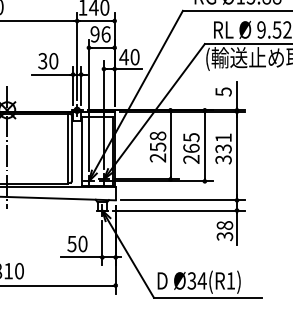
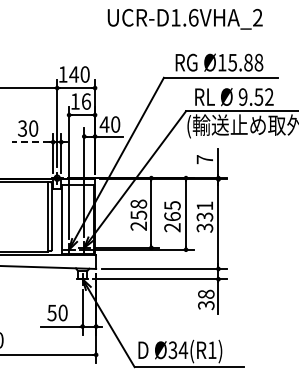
text: (94, 34) -> (74, 101), 96 -> 16
line: (50, 74) -> (30, 142), solid -> dashed
text: (223, 91) -> (204, 159), 5 -> 7

